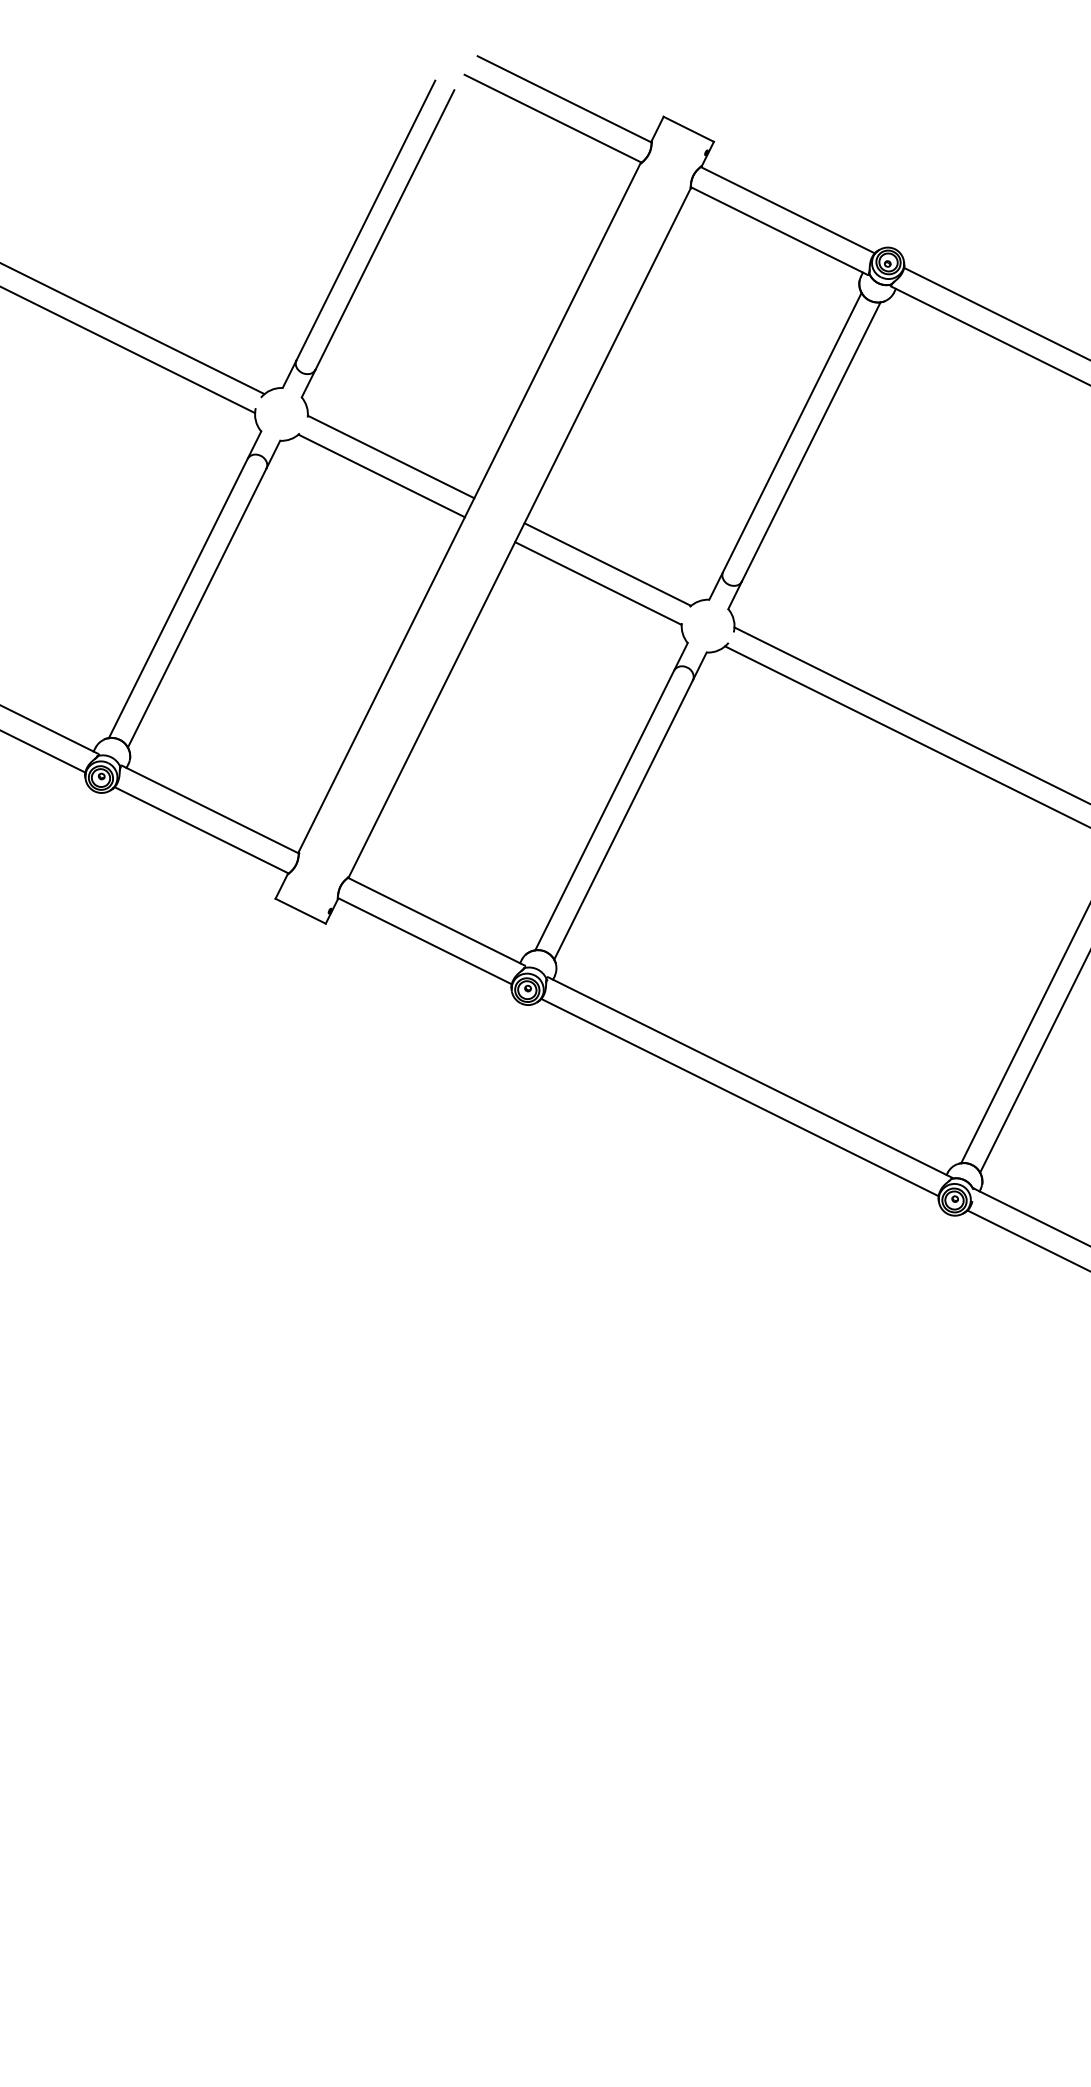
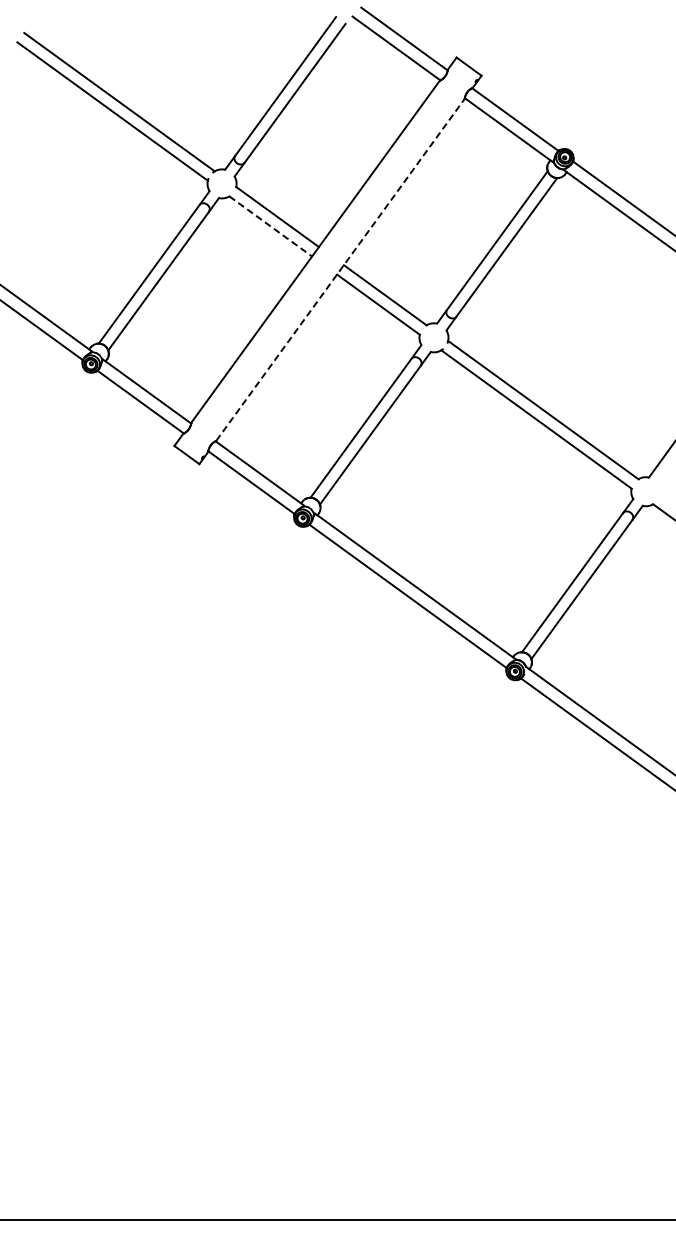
line: (382, 475) -> (271, 226), solid -> dashed
line: (519, 531) -> (340, 269), solid -> dashed

